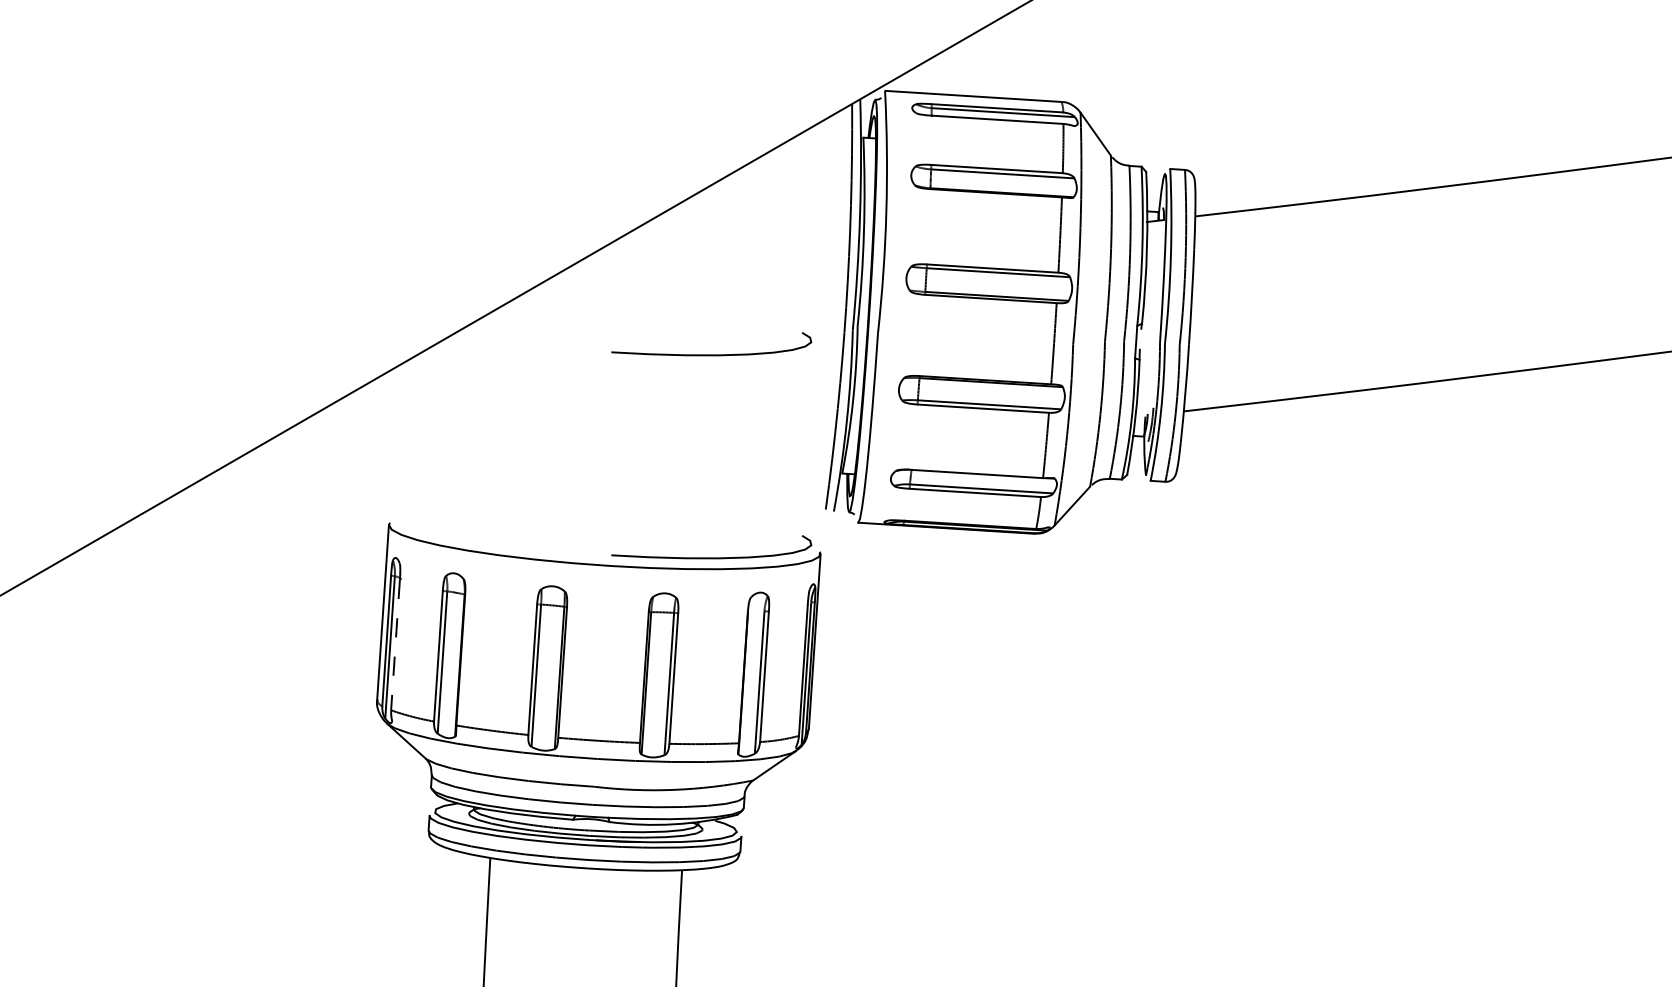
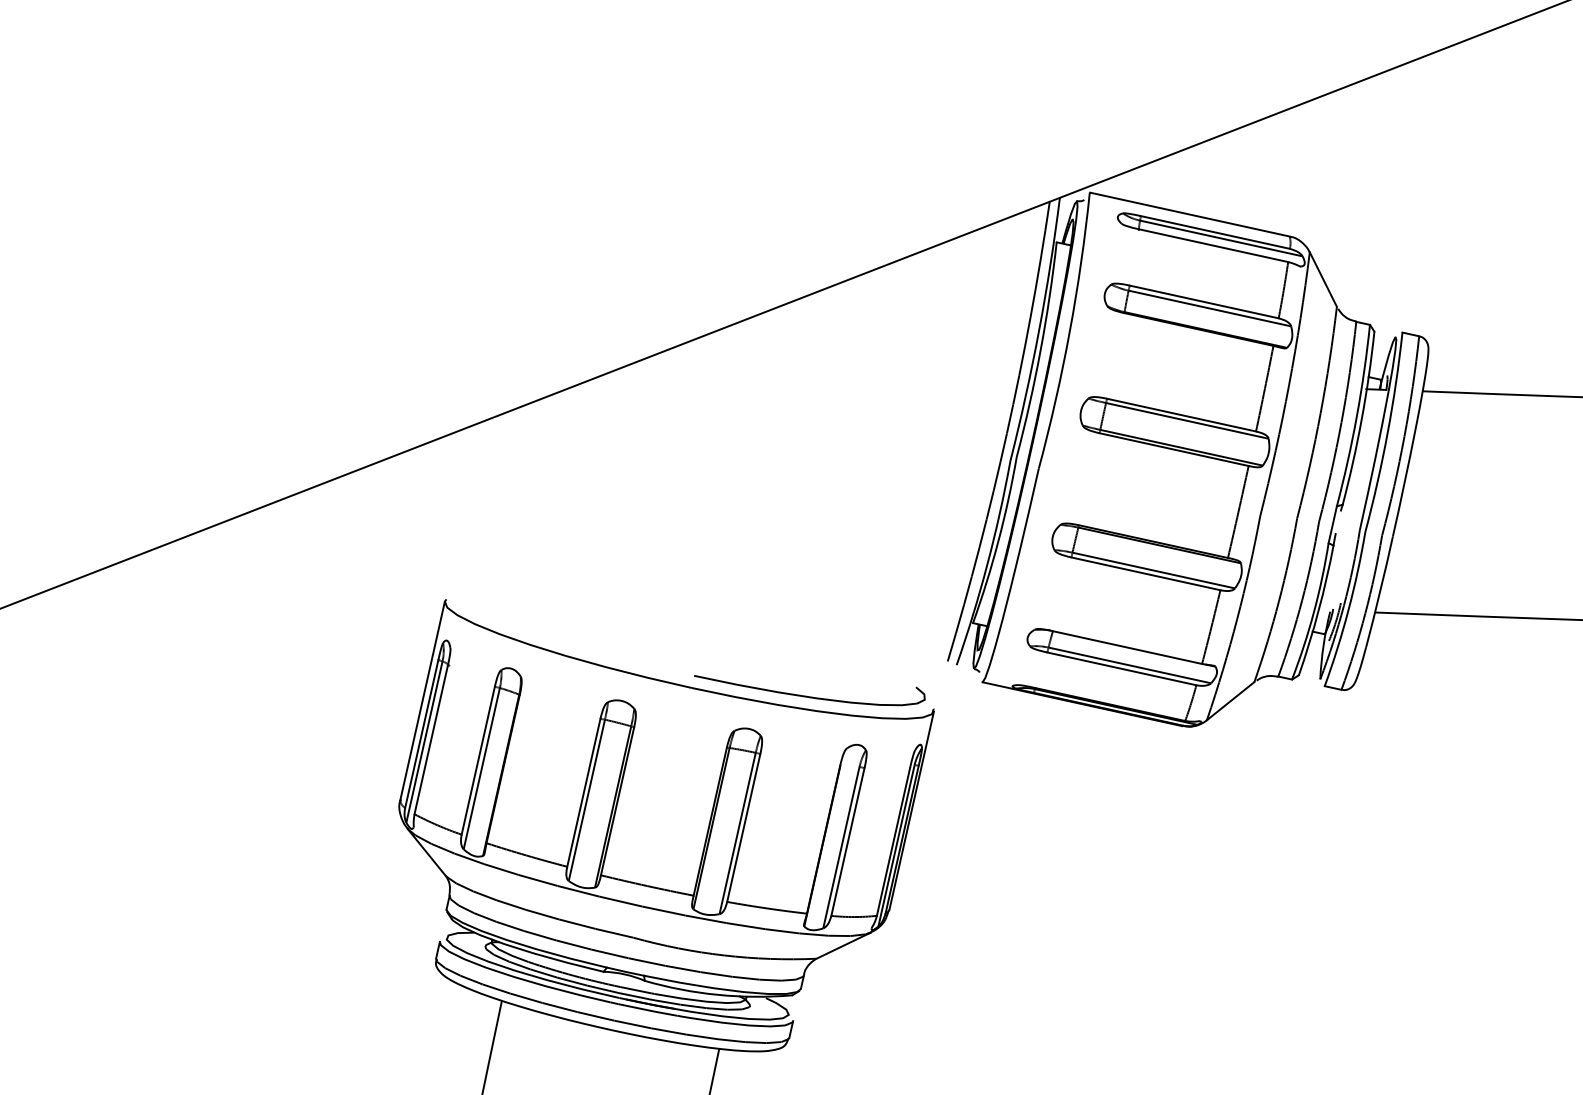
curve: (711, 354) -> (844, 463), removed
line: (395, 645) -> (431, 740), dashed -> solid

